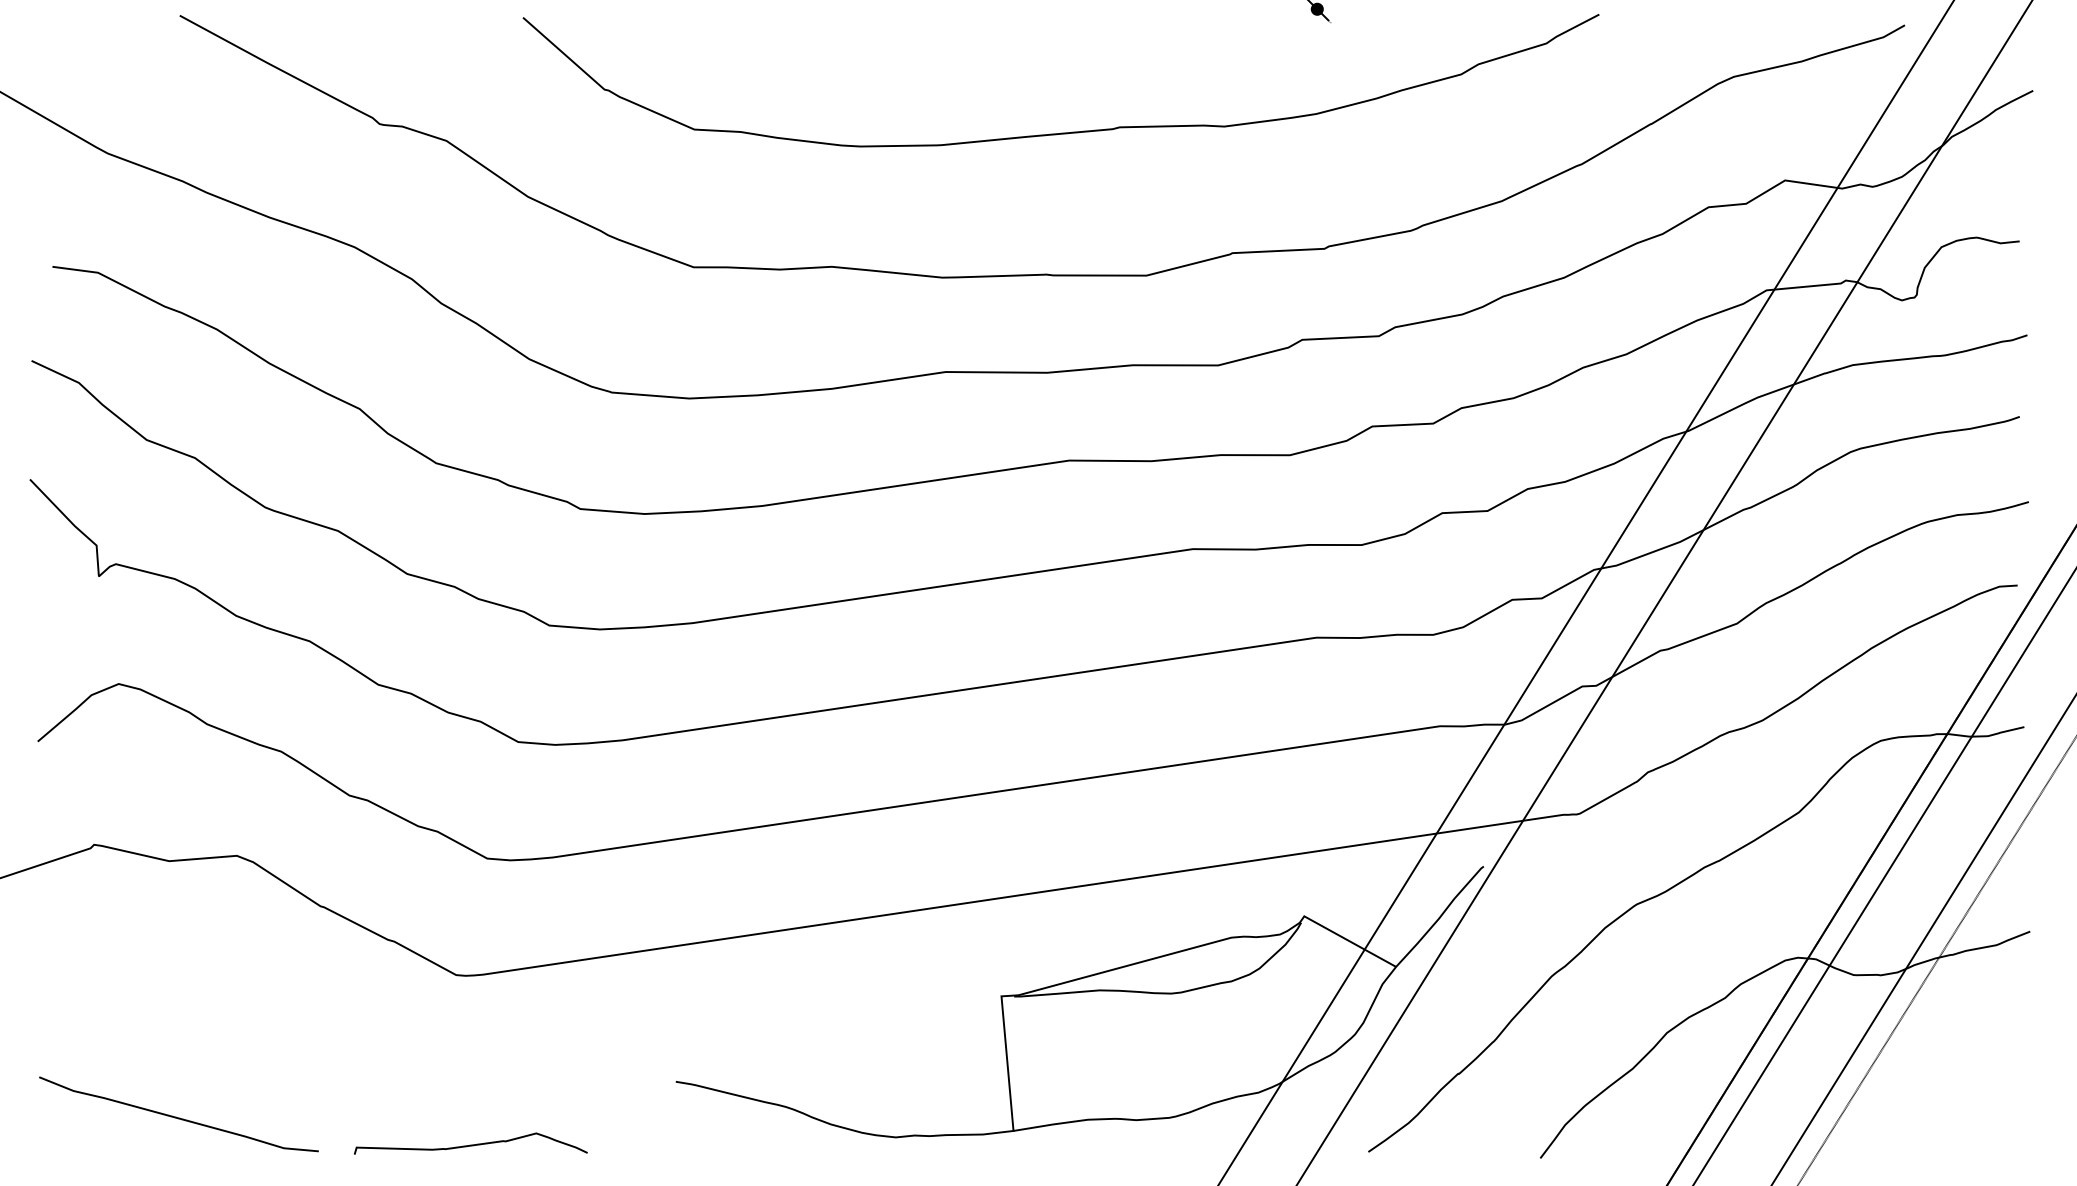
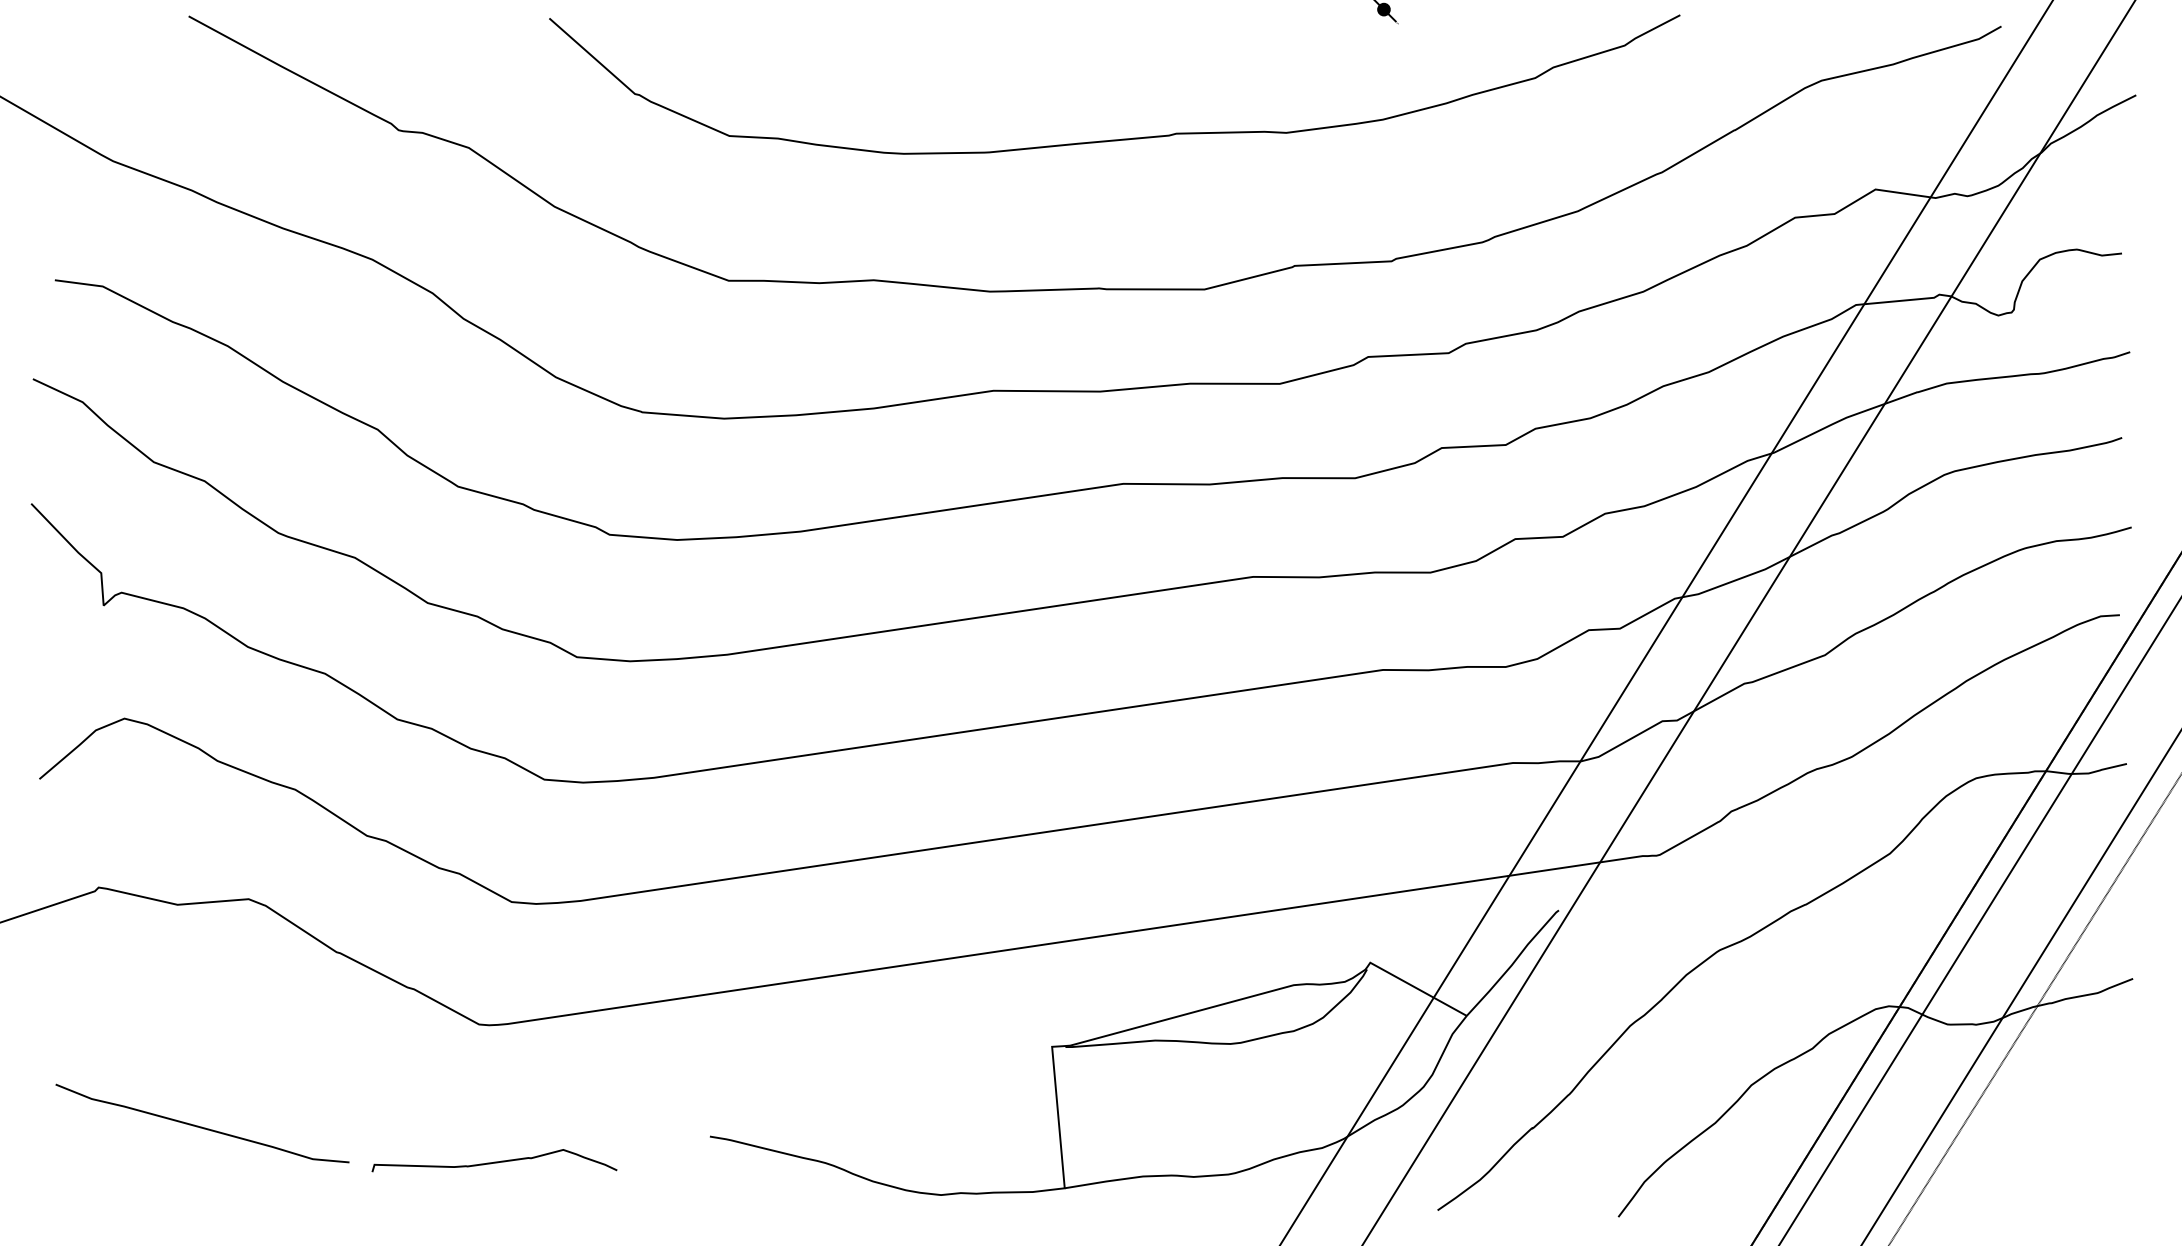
curve: (176, 1116) -> (199, 1125), moved
curve: (470, 1144) -> (494, 1161), moved

